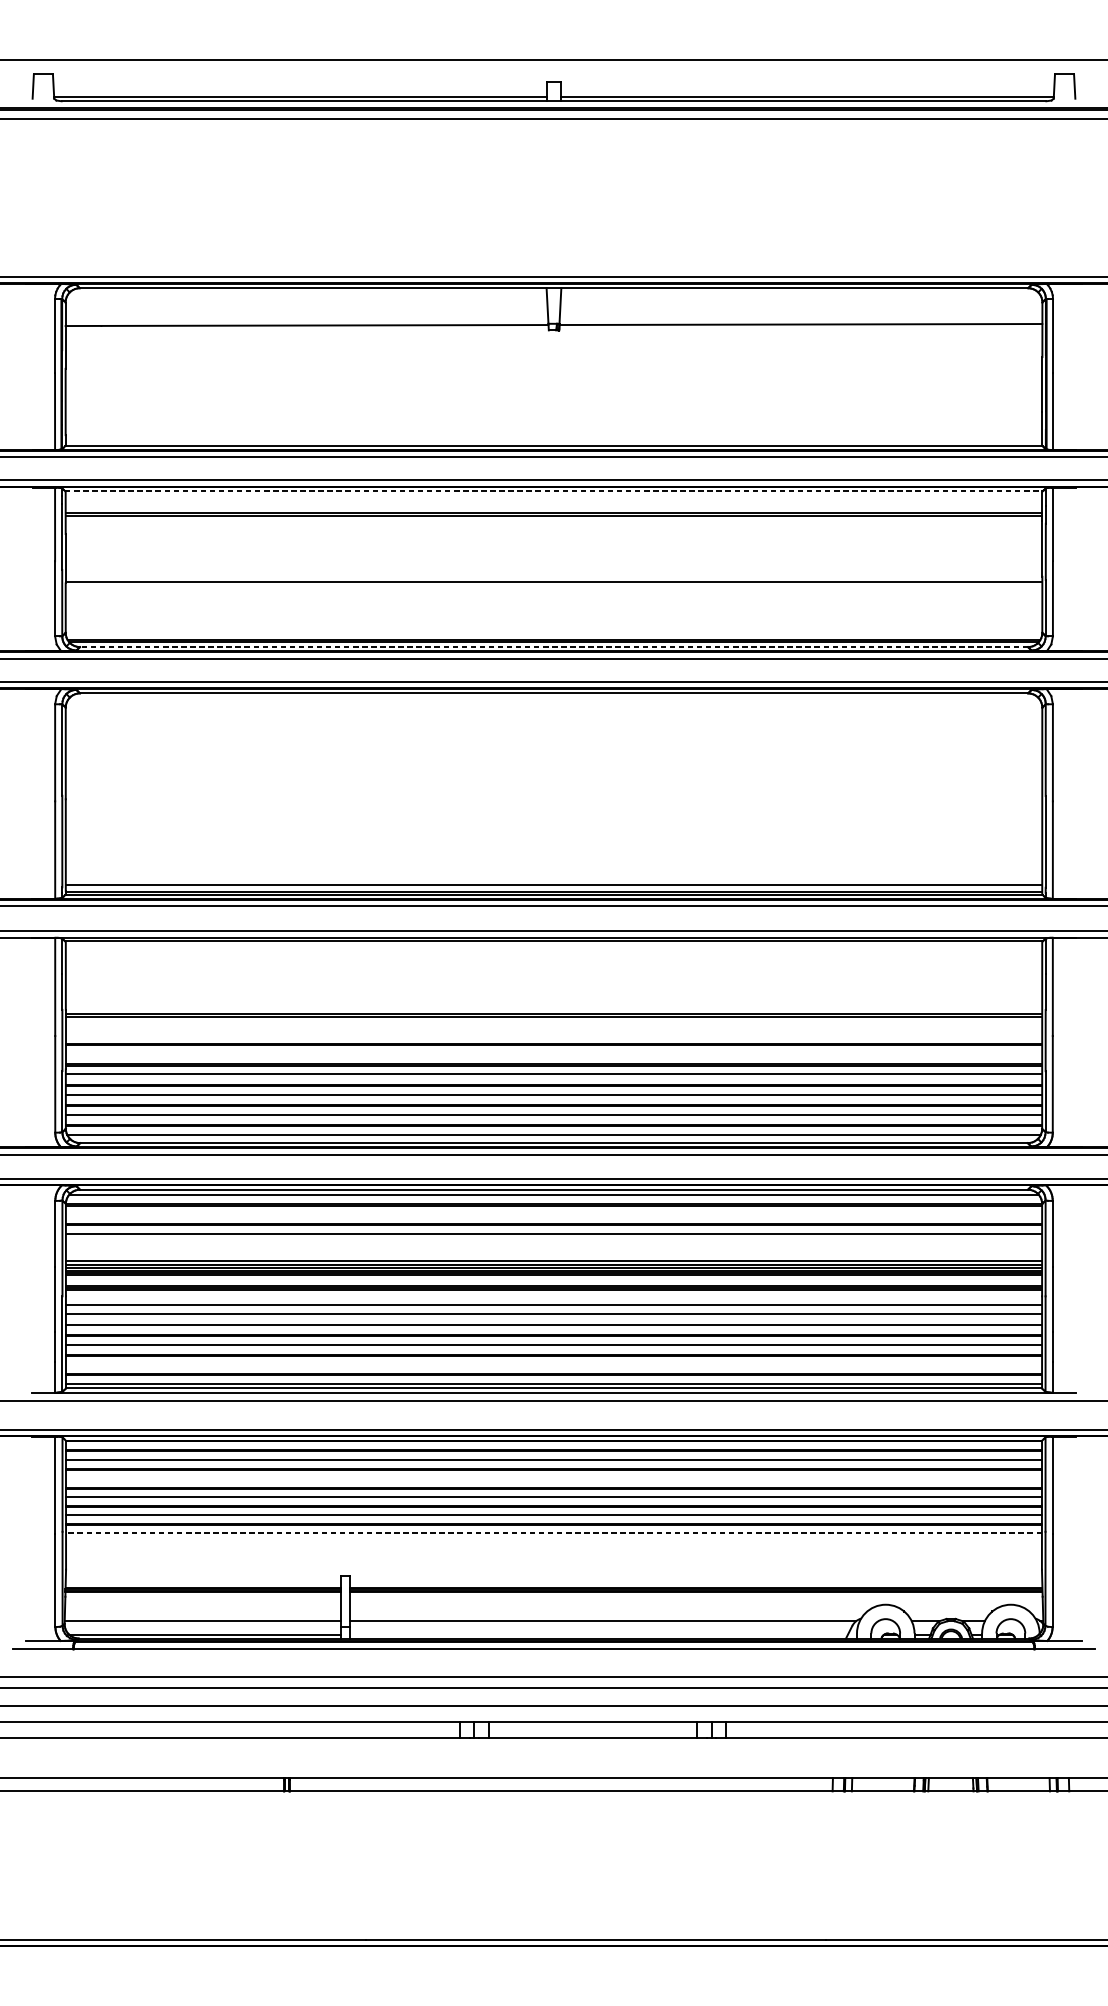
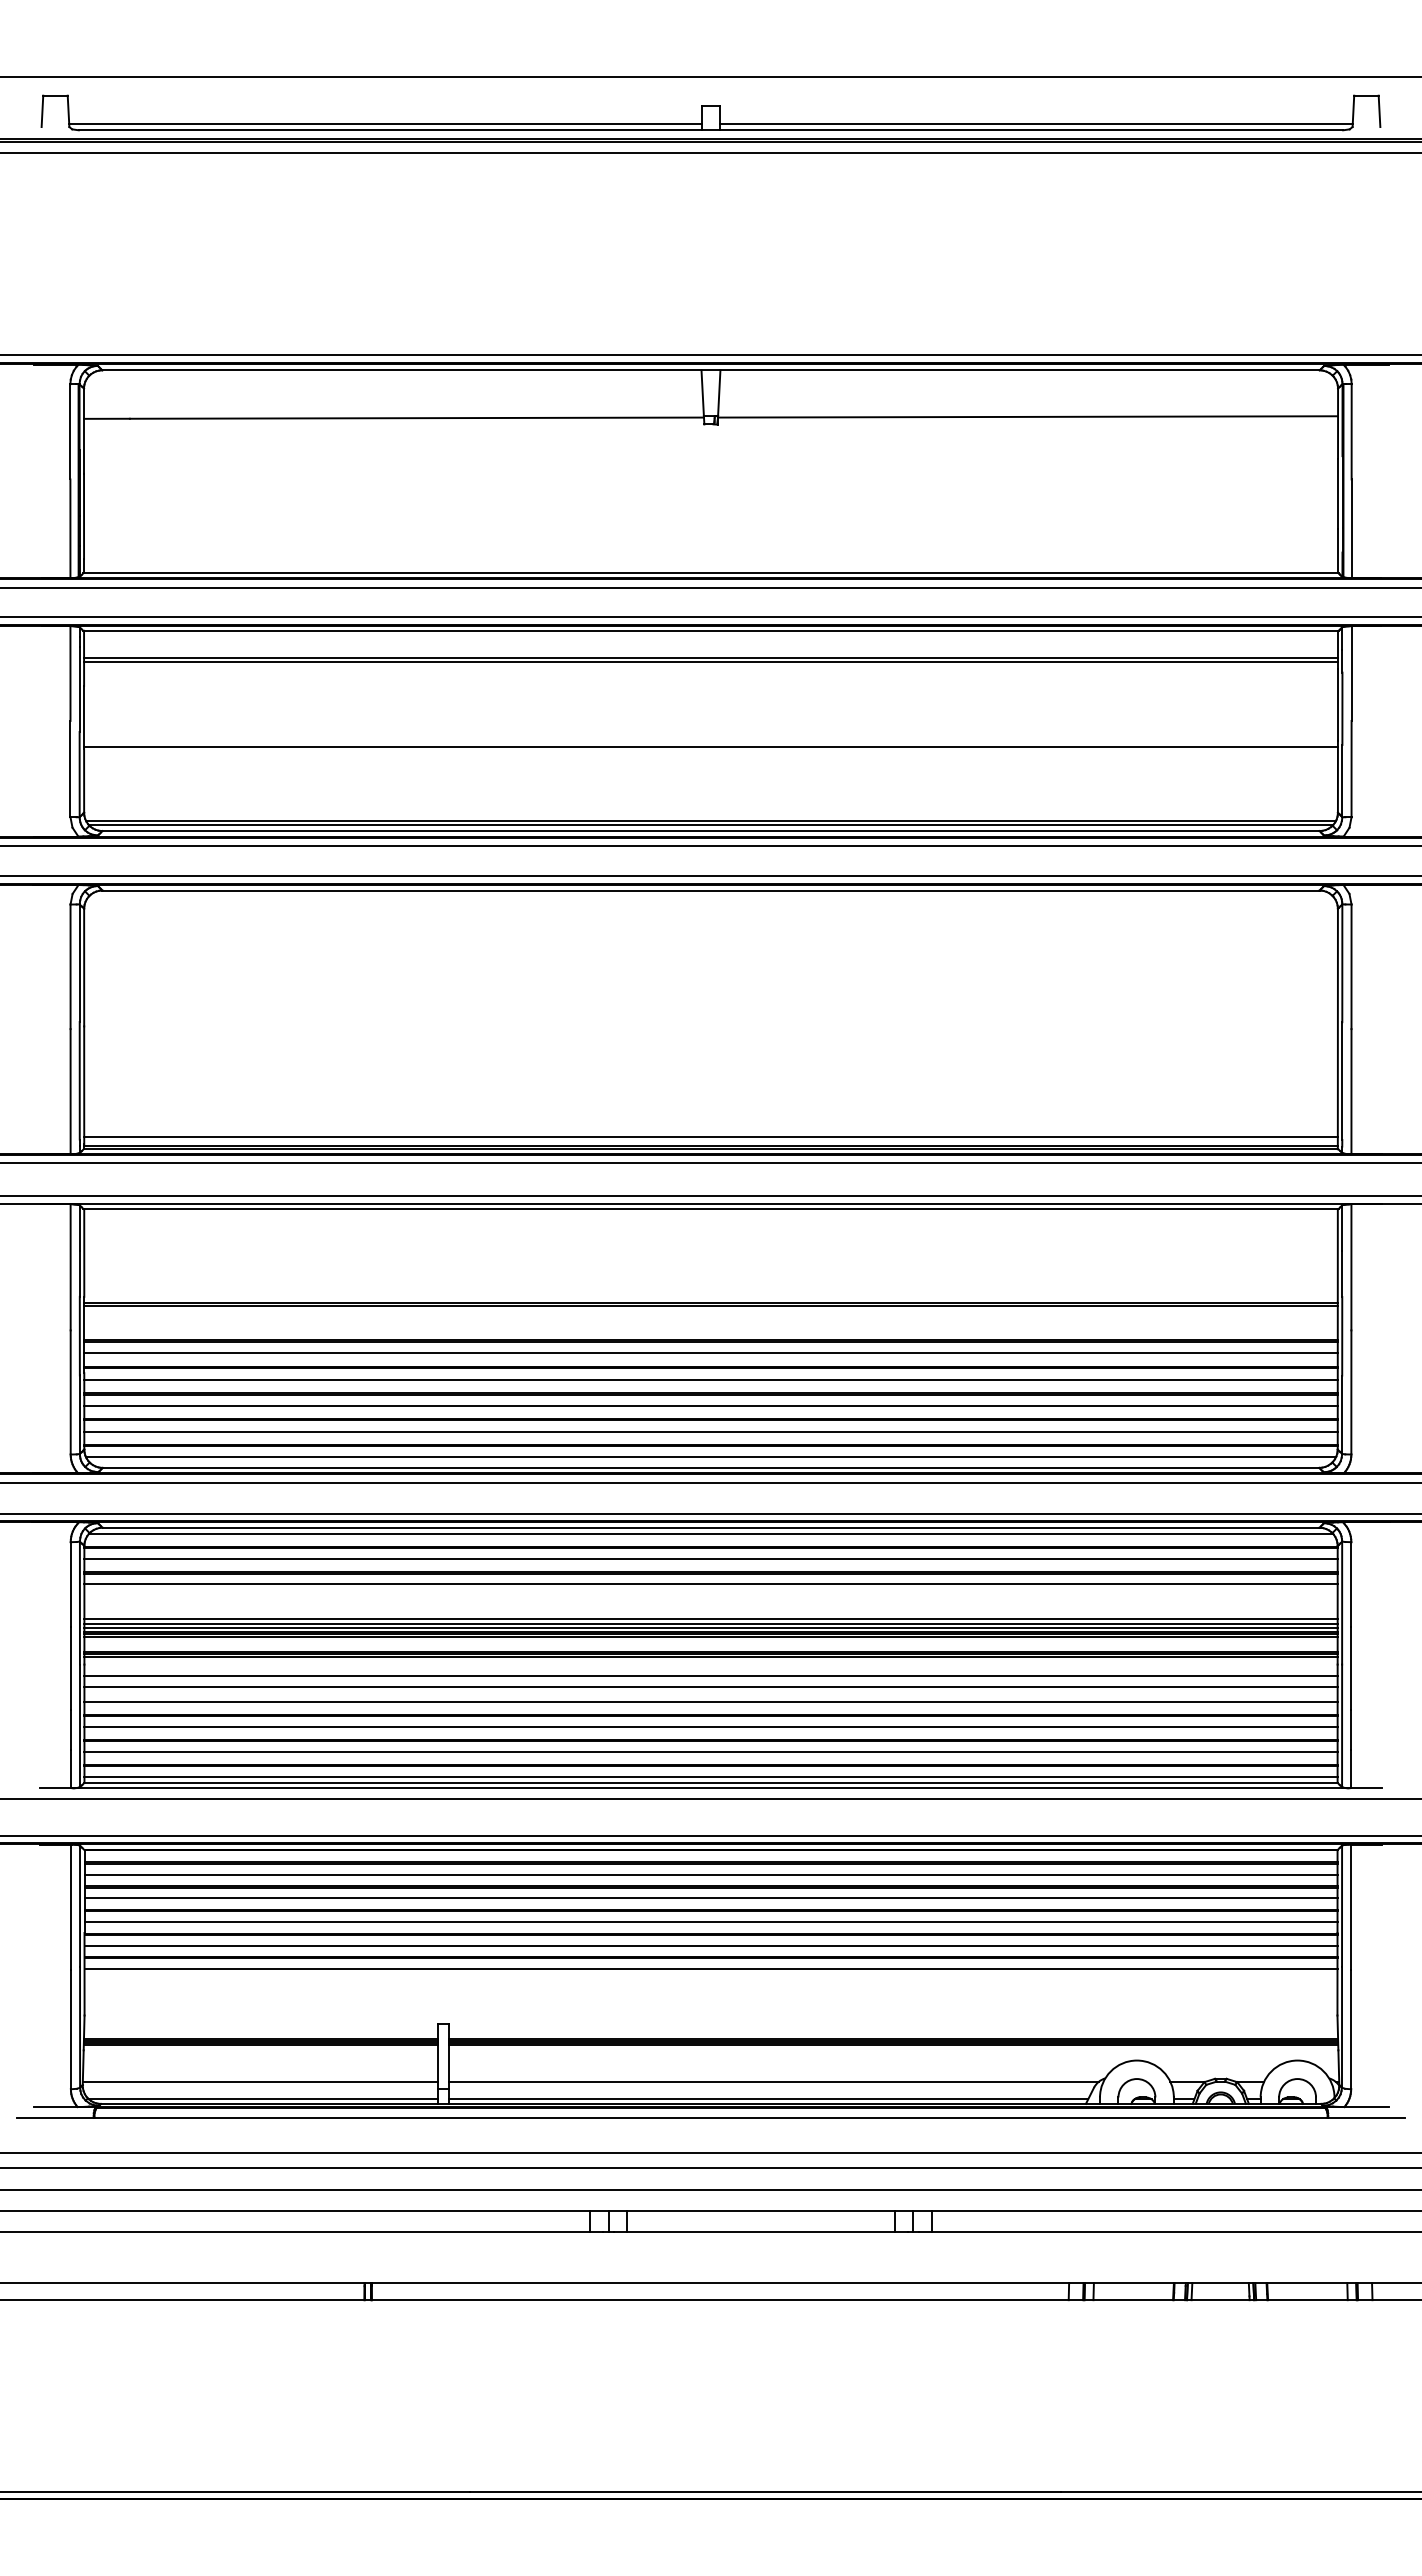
line: (554, 490) -> (711, 630), dashed -> solid
line: (554, 647) -> (711, 831), dashed -> solid
line: (553, 1054) -> (710, 1353), added
line: (553, 1214) -> (710, 1559), added
line: (553, 1364) -> (710, 1752), added
line: (553, 1478) -> (710, 1898), added
line: (553, 1533) -> (710, 1968), dashed -> solid
line: (598, 1635) -> (768, 2099), added

